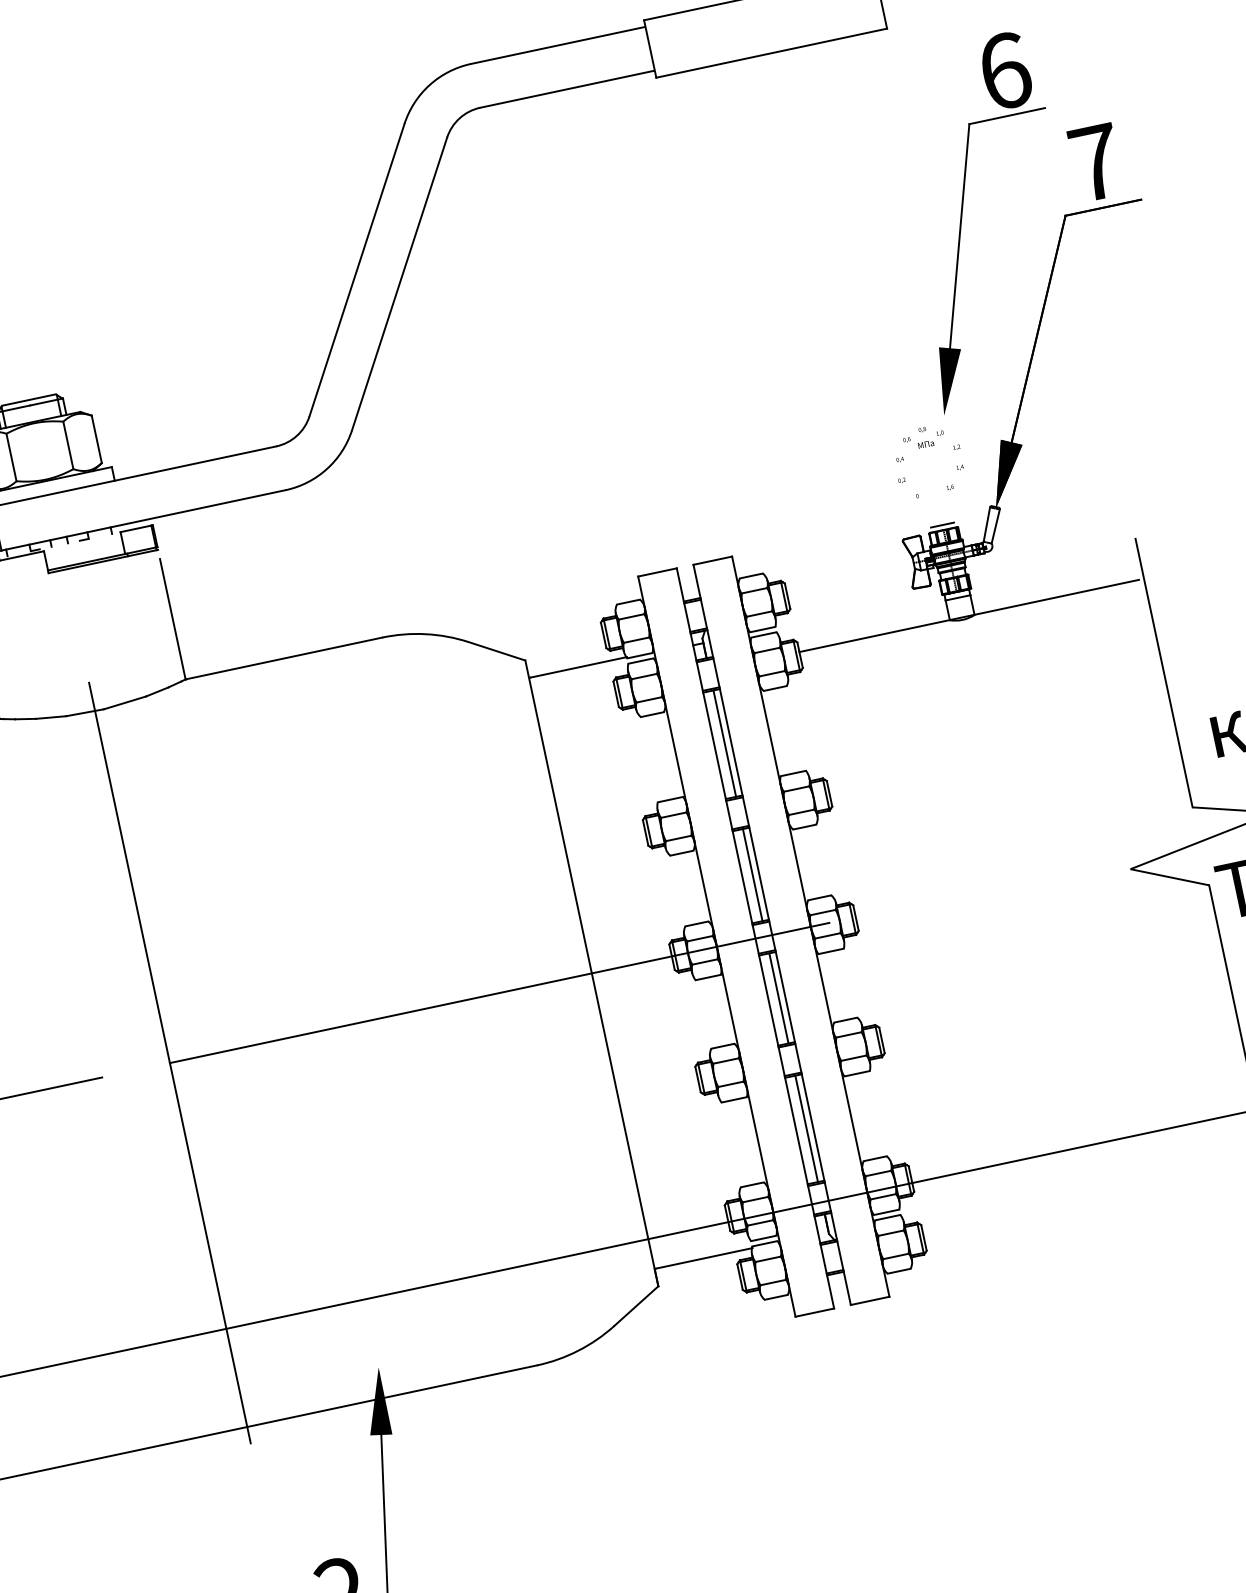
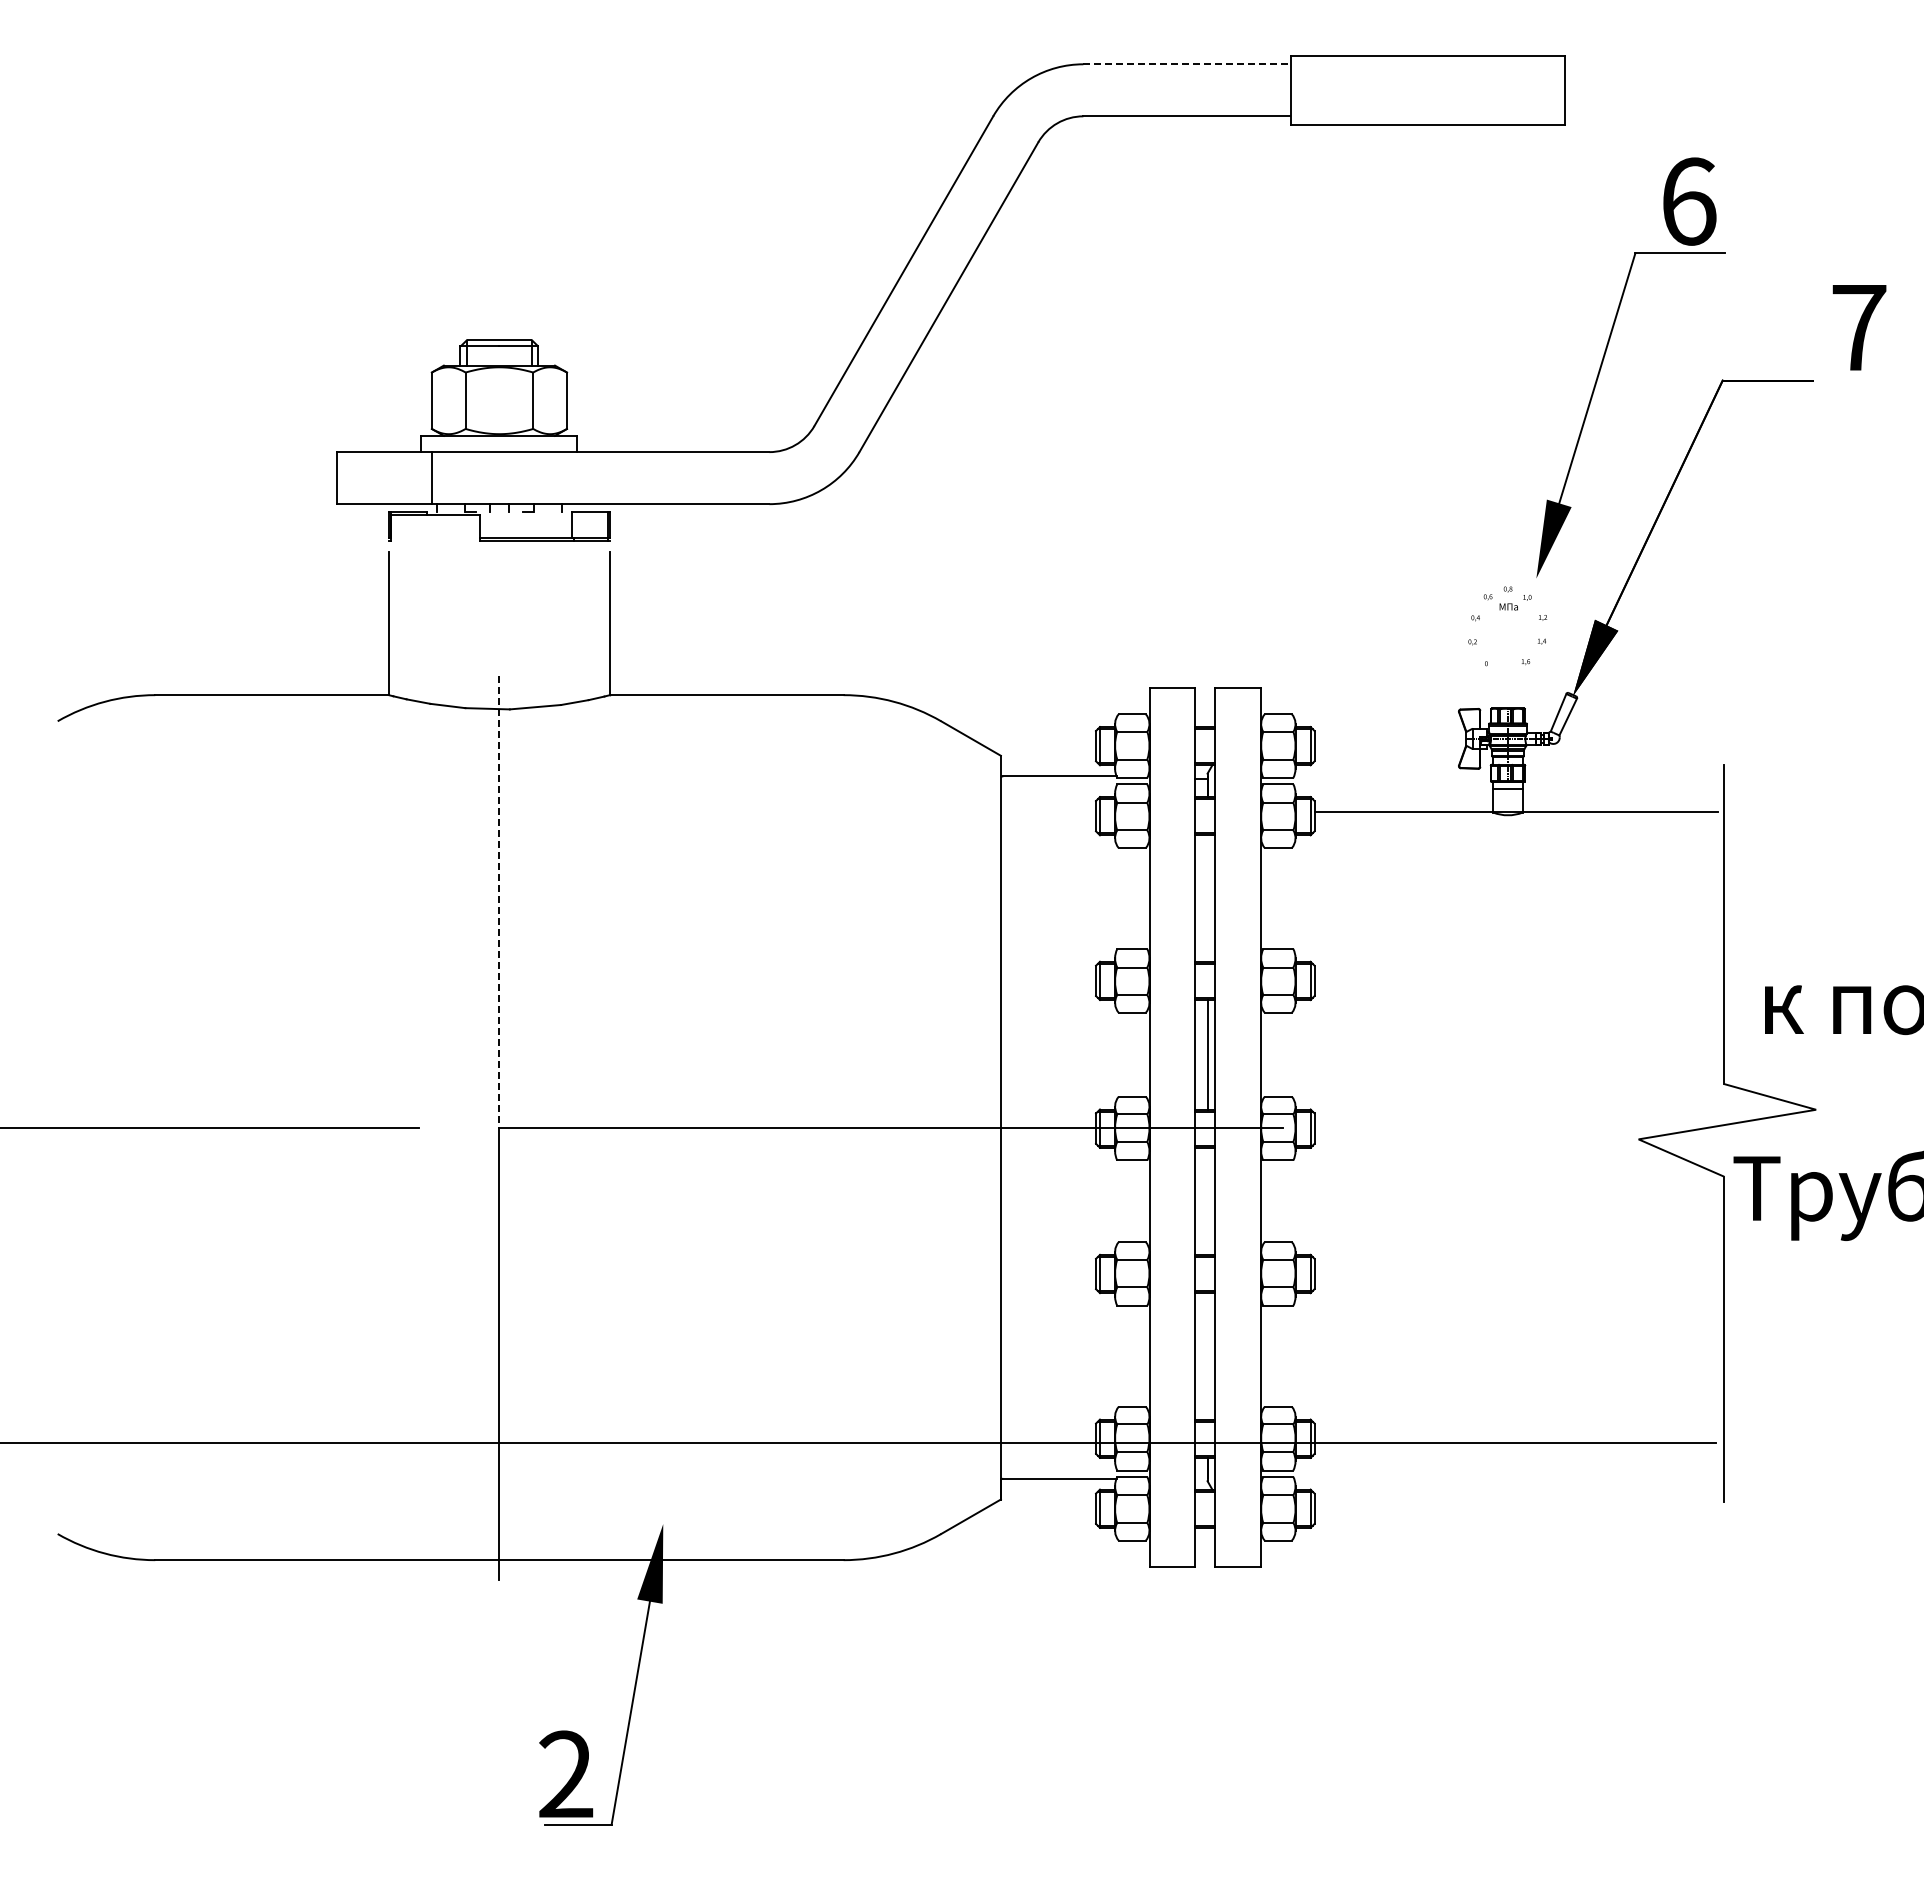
line: (558, 45) -> (1187, 64), solid -> dashed
text: (1096, 162) -> (1859, 327), moved
line: (942, 525) -> (1507, 702), removed
line: (724, 743) -> (1207, 898), removed
line: (129, 872) -> (499, 901), solid -> dashed
line: (778, 997) -> (1207, 1200), removed
line: (806, 1129) -> (1207, 1356), removed

